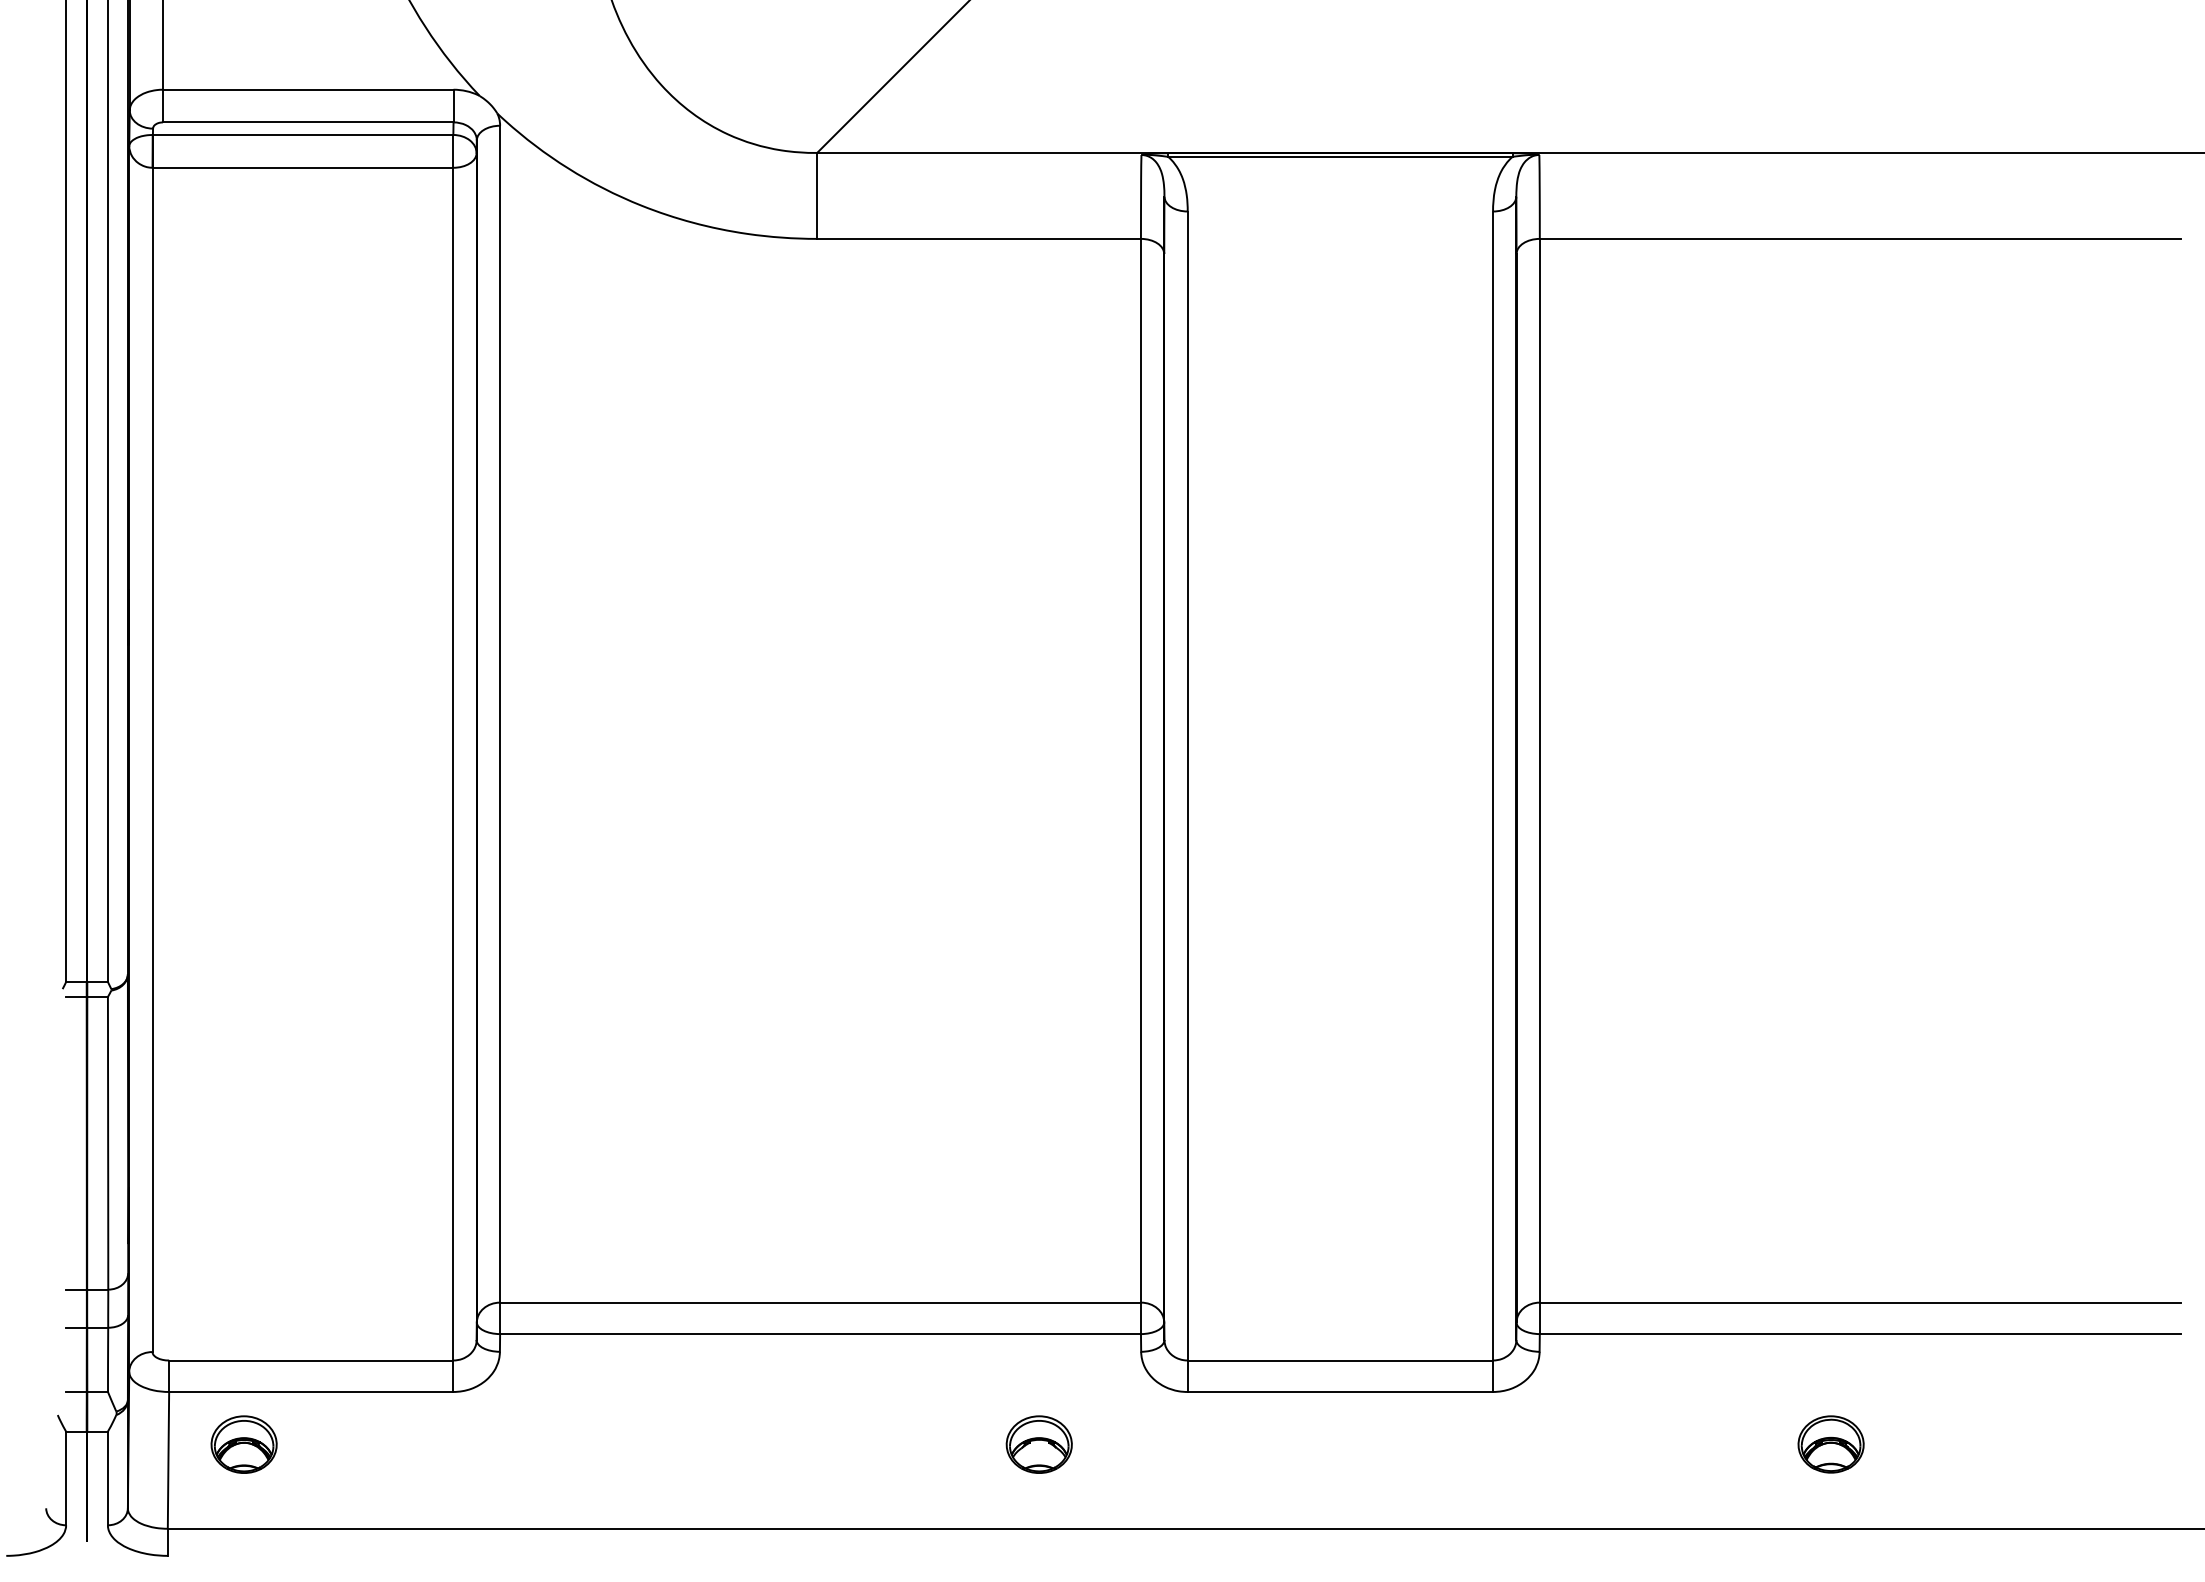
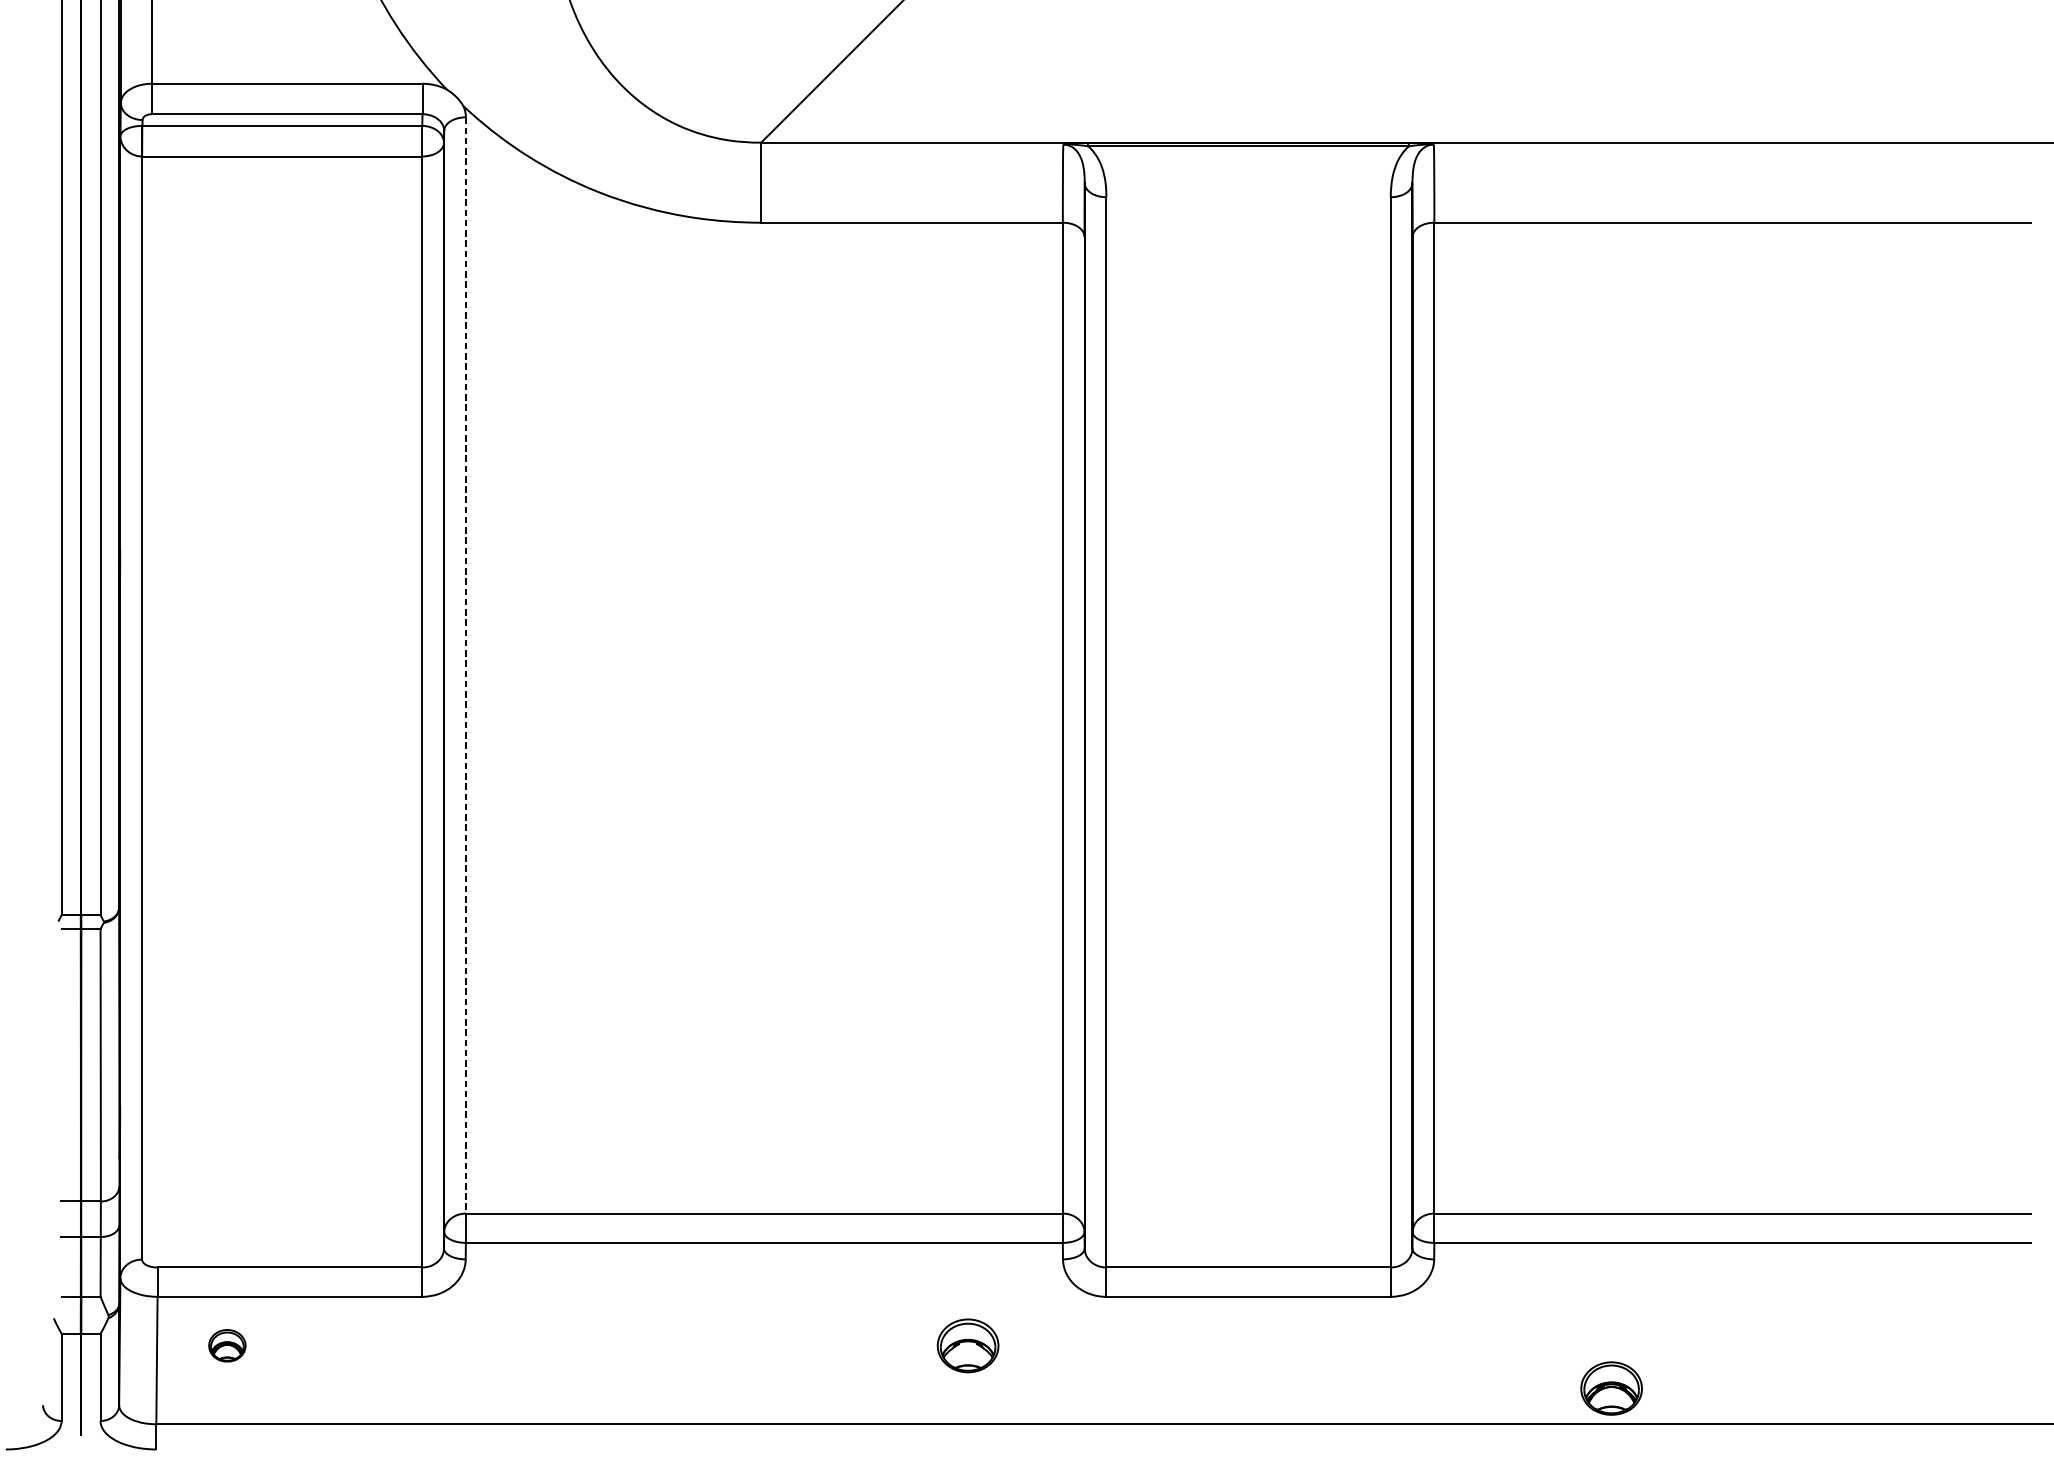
line: (500, 714) -> (466, 665), solid -> dashed
part: (243, 1444) -> (226, 1345), size x0.6
part: (1830, 1444) -> (1611, 1388), moved

